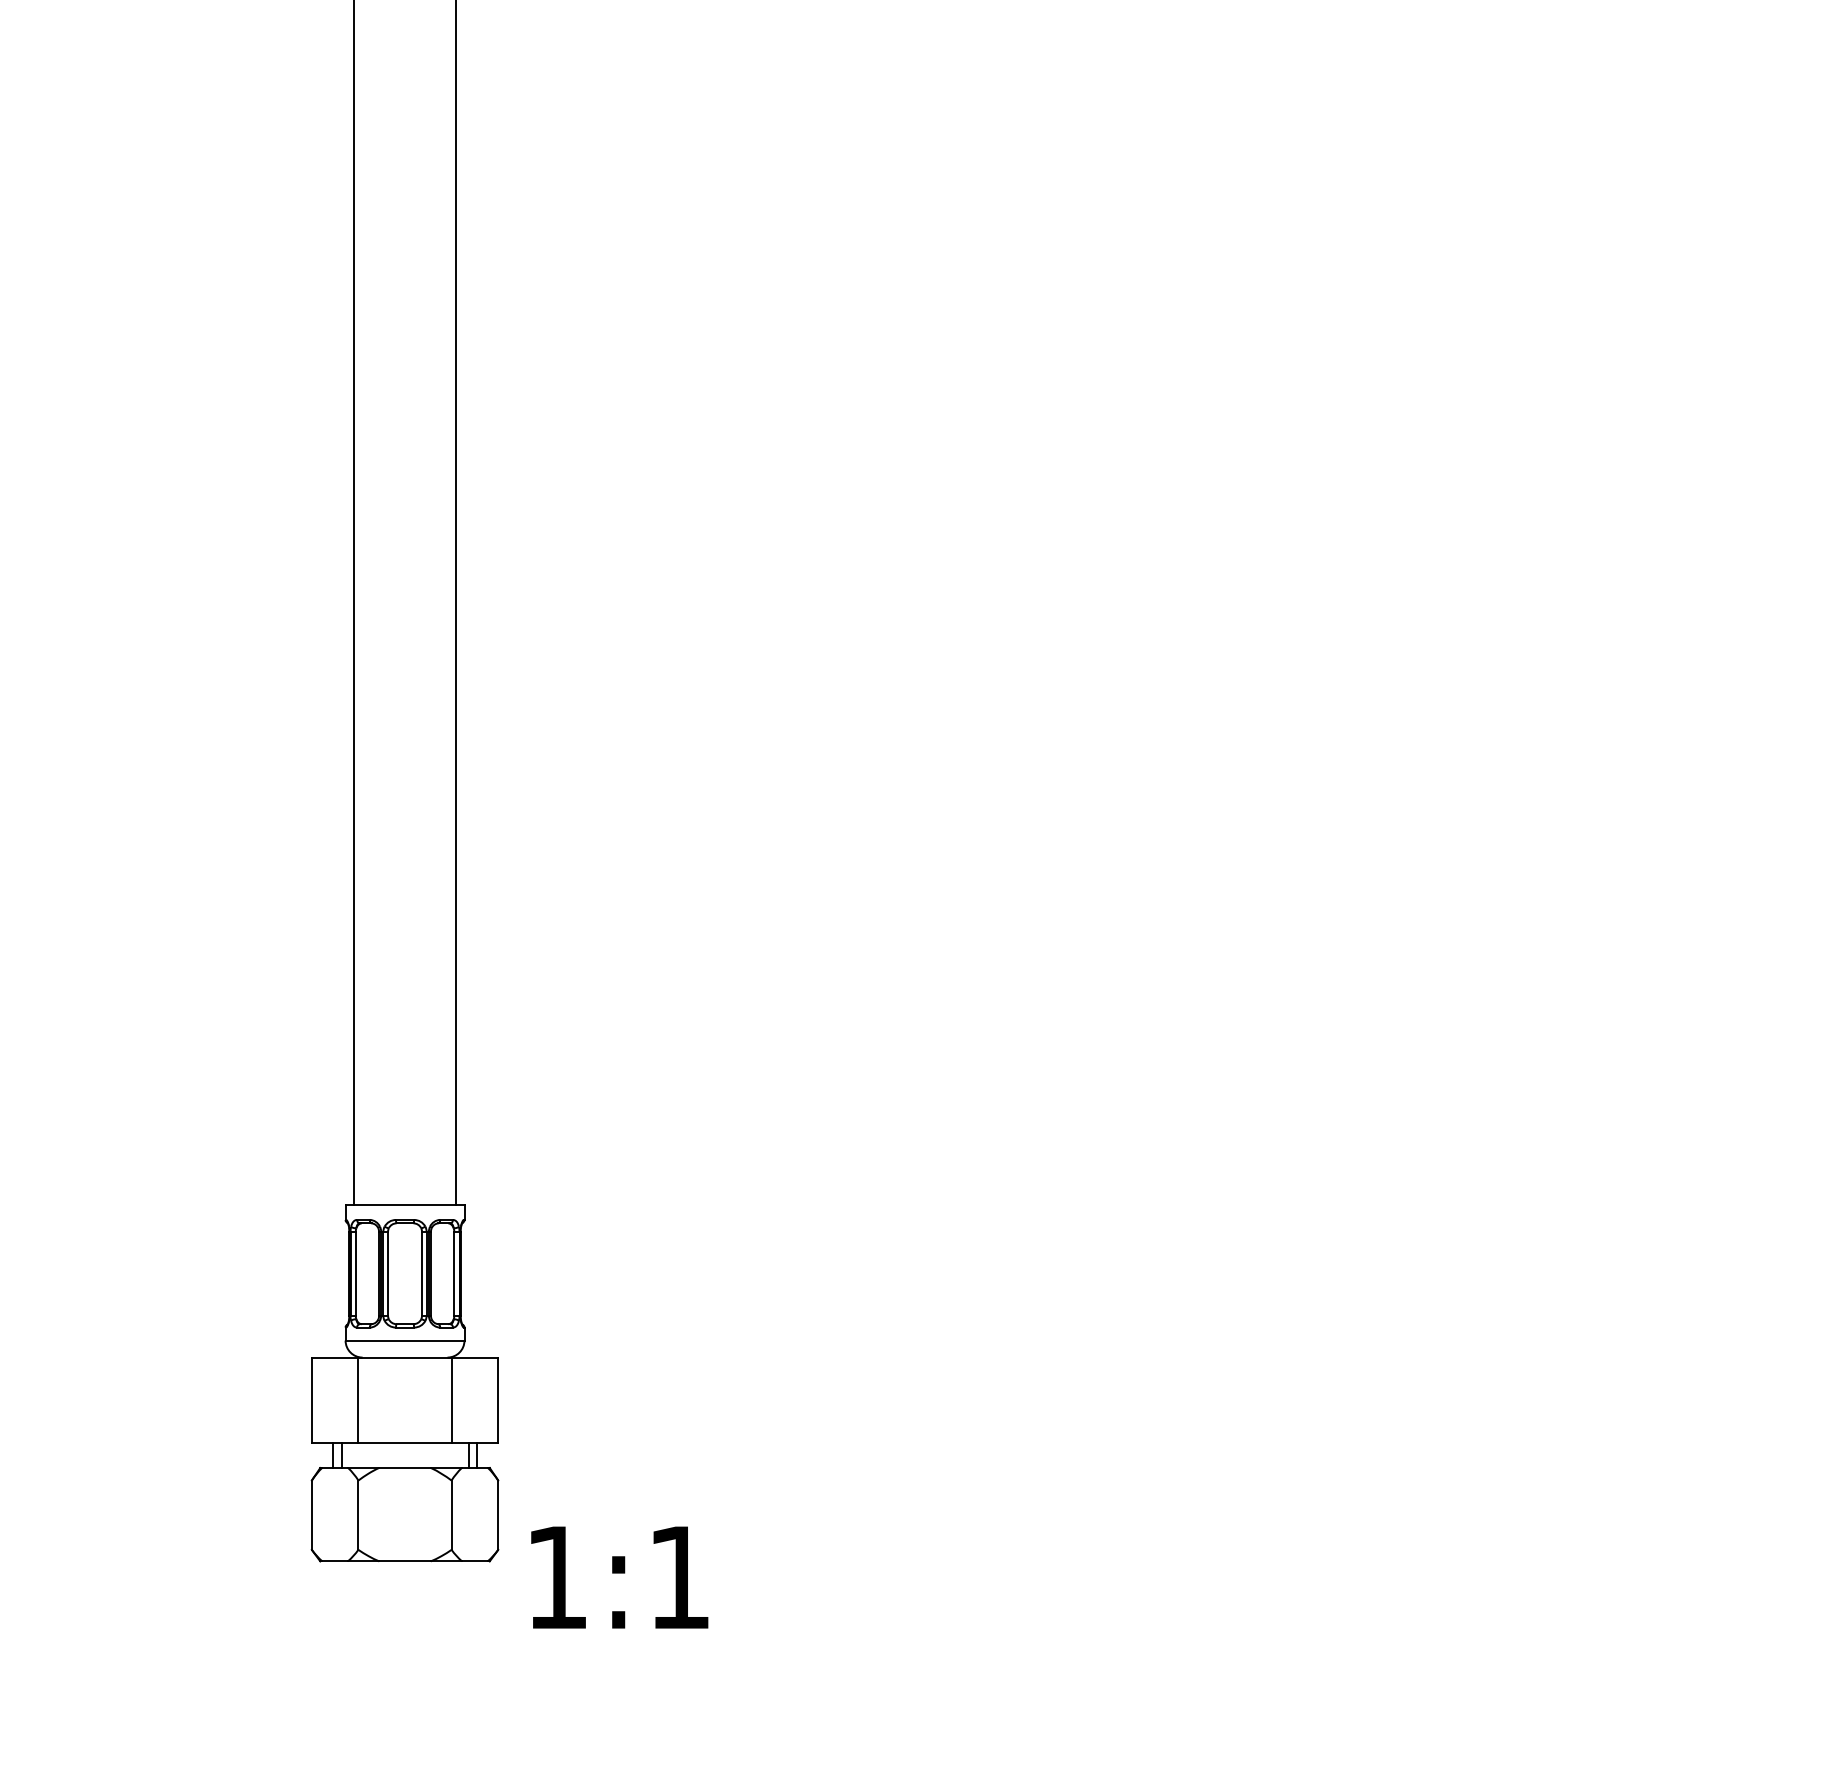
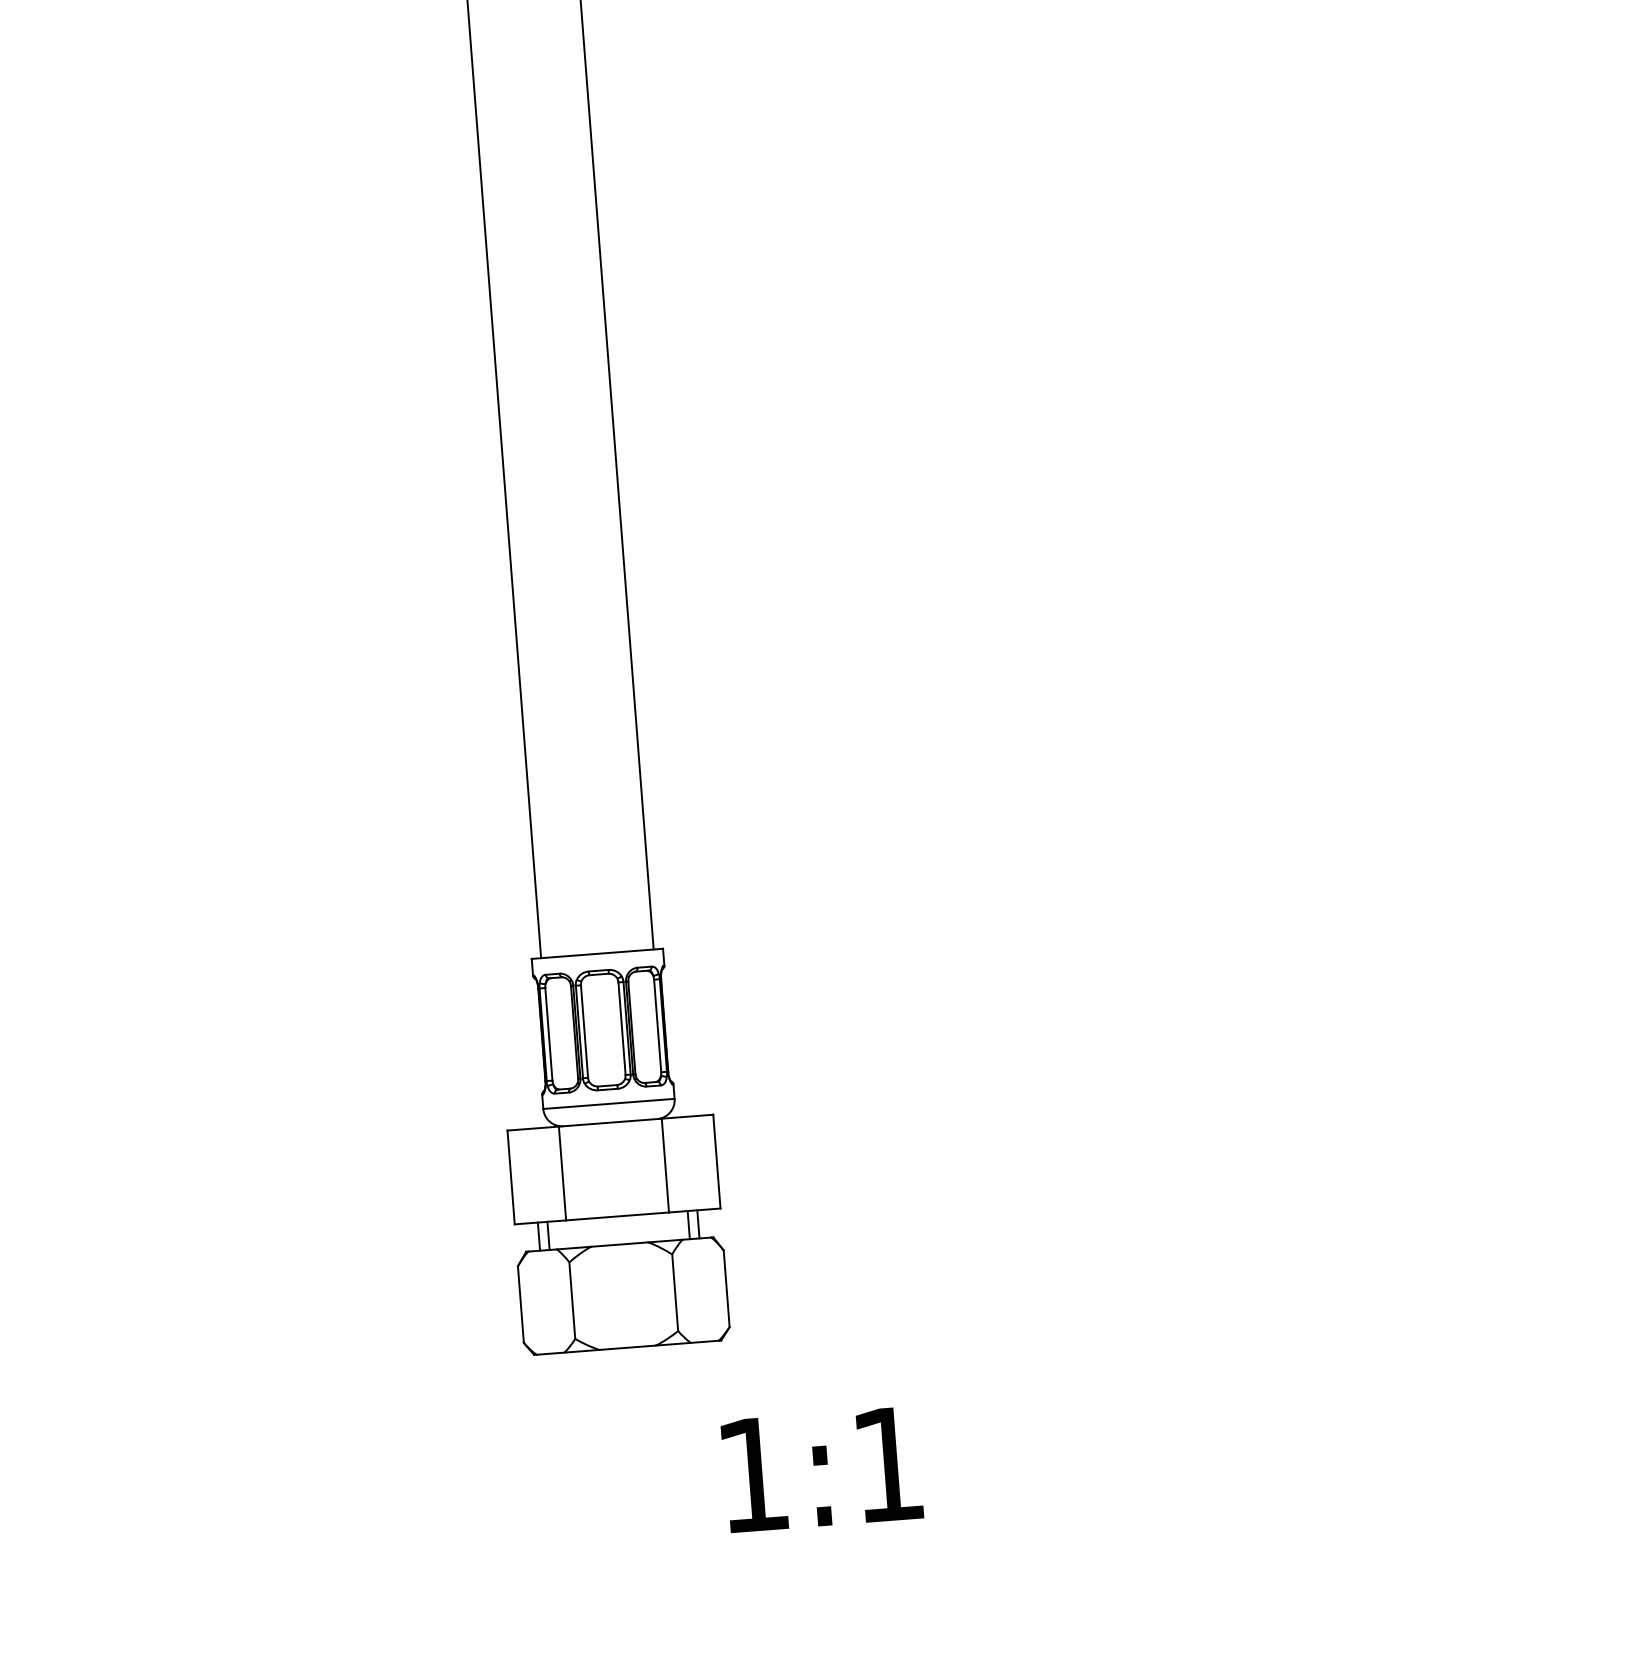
text: (619, 1577) -> (821, 1469), moved

